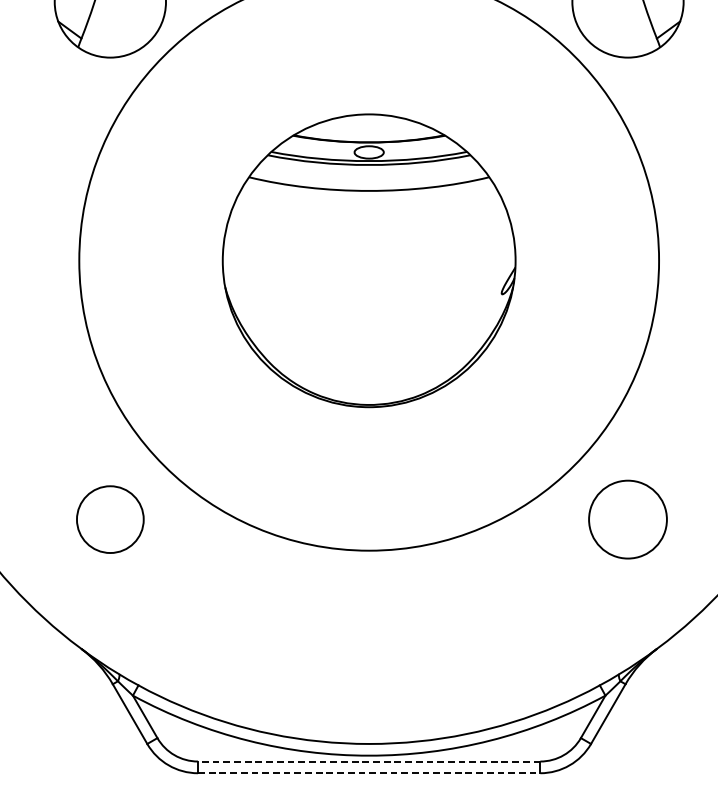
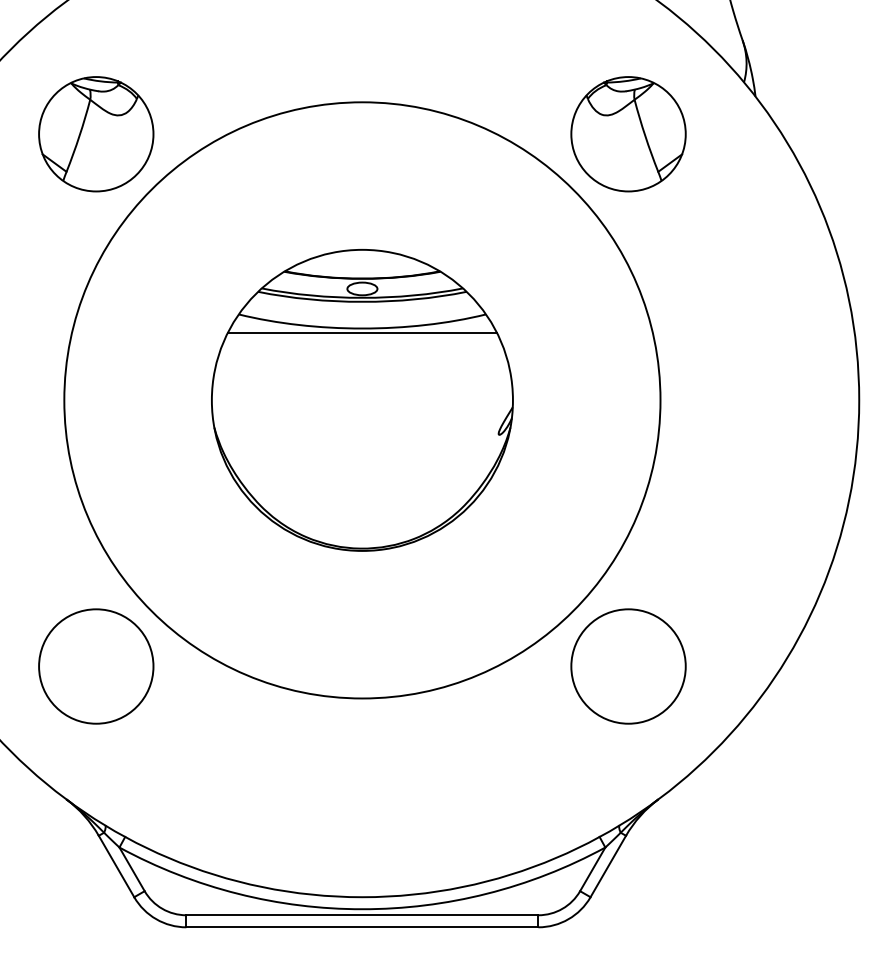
line: (368, 194) -> (361, 332), added
circle: (110, 519) -> (96, 666), size x1.67
circle: (627, 519) -> (628, 666), size x1.43
line: (368, 761) -> (361, 915), dashed -> solid
line: (369, 773) -> (362, 927), dashed -> solid

